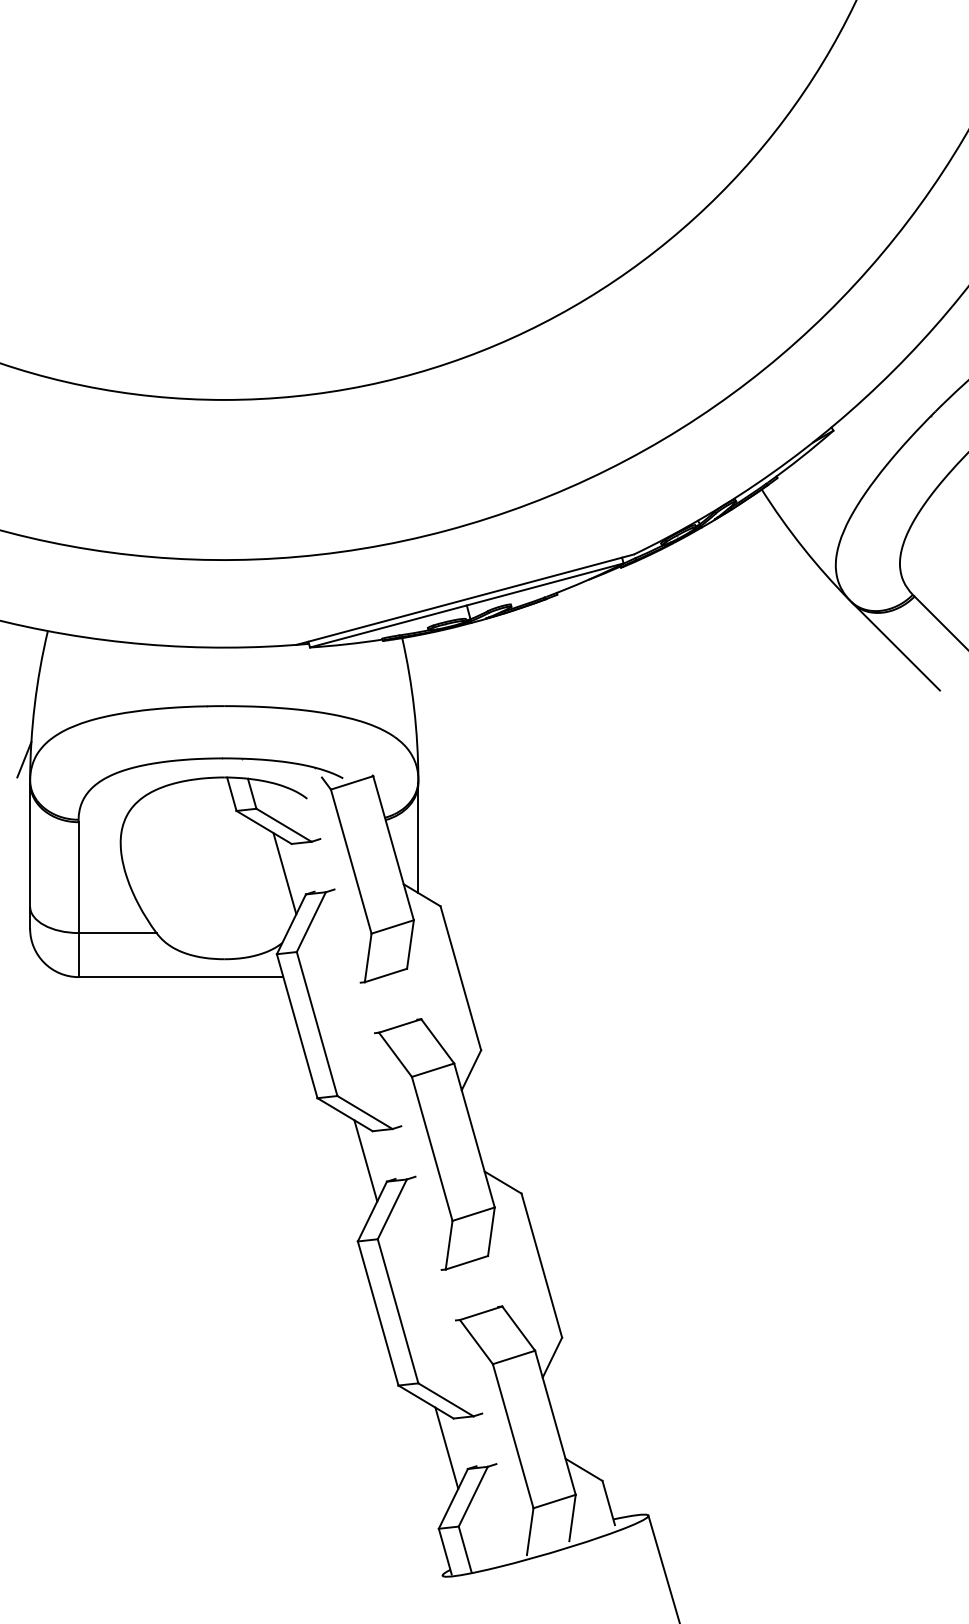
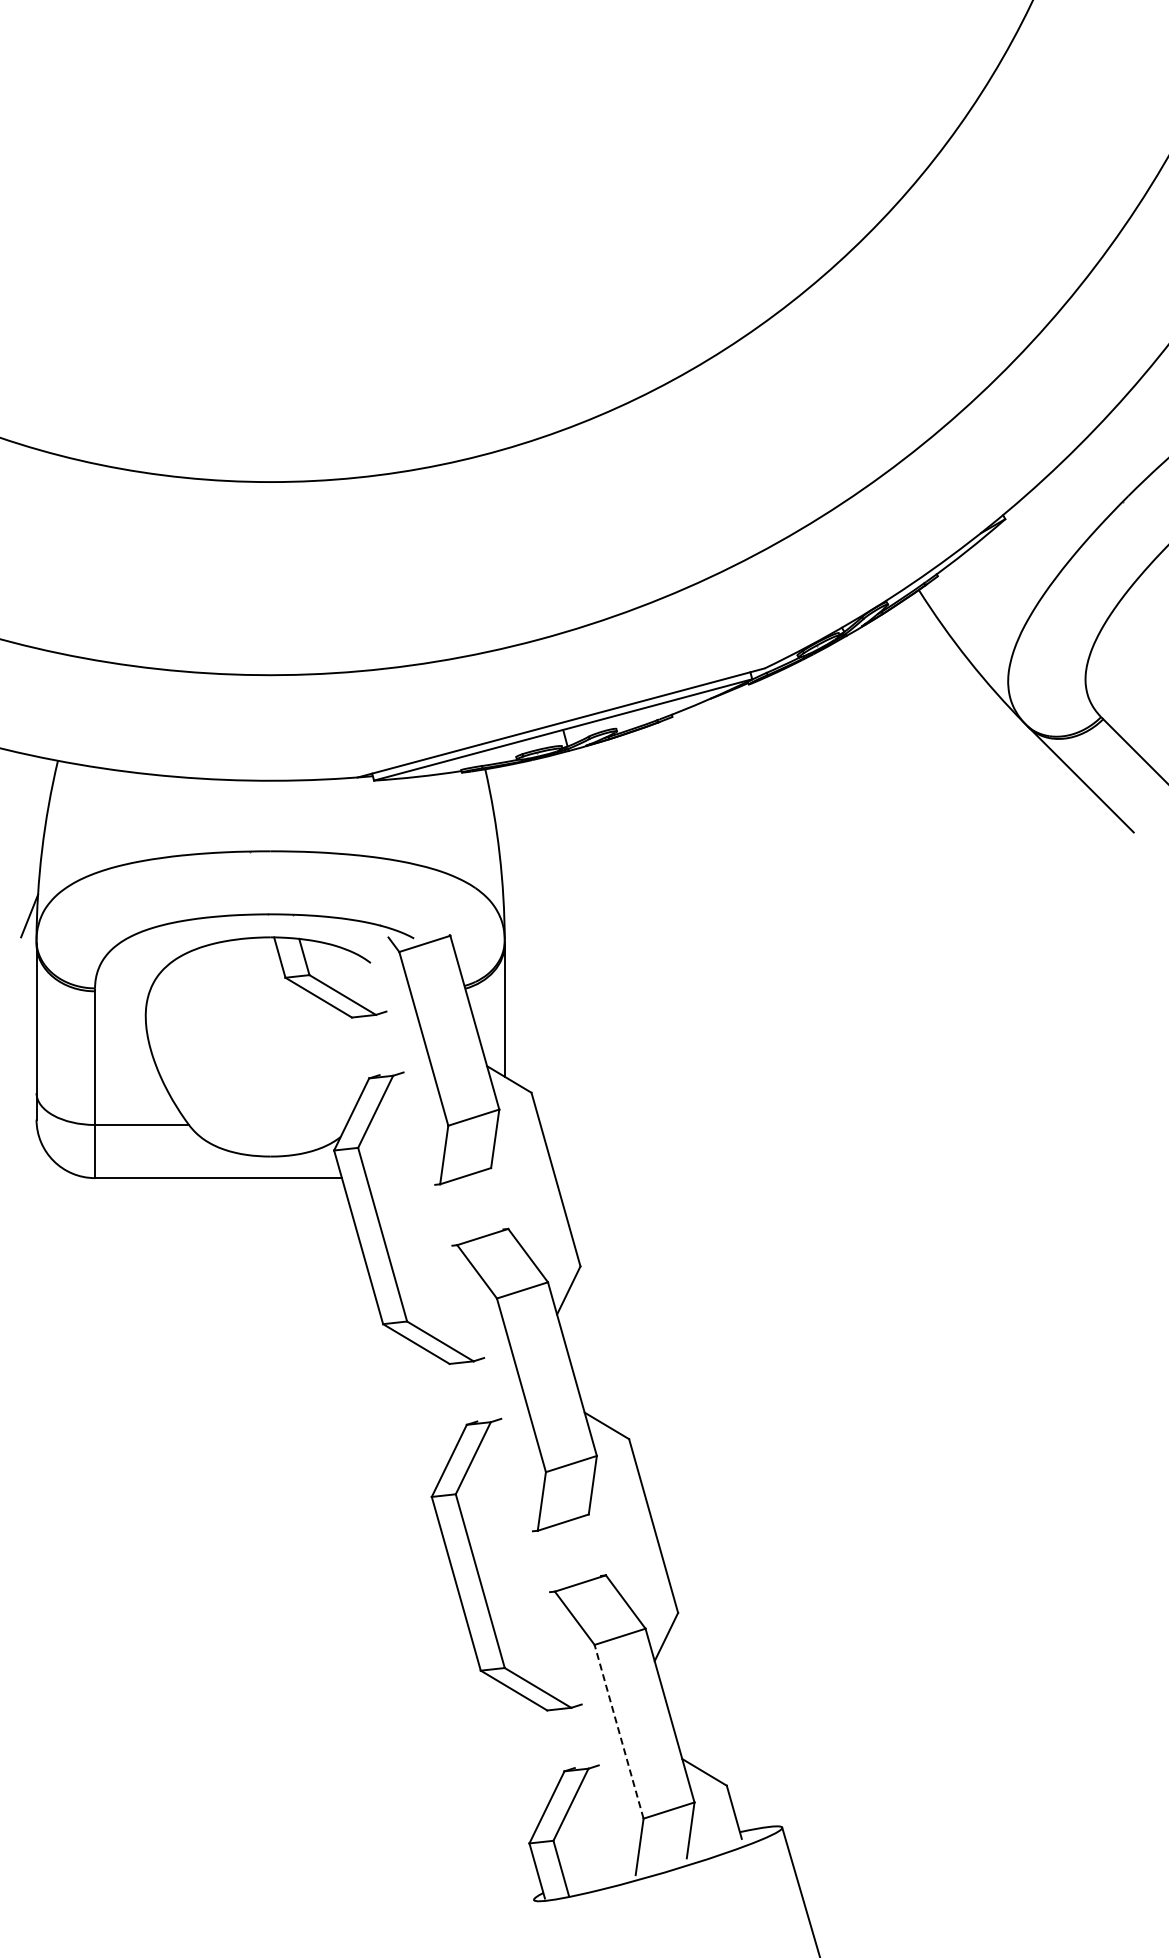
line: (284, 873) -> (343, 1053), removed
line: (365, 1160) -> (441, 1399), removed
line: (512, 1435) -> (618, 1731), solid -> dashed
line: (446, 1448) -> (538, 1746), removed

